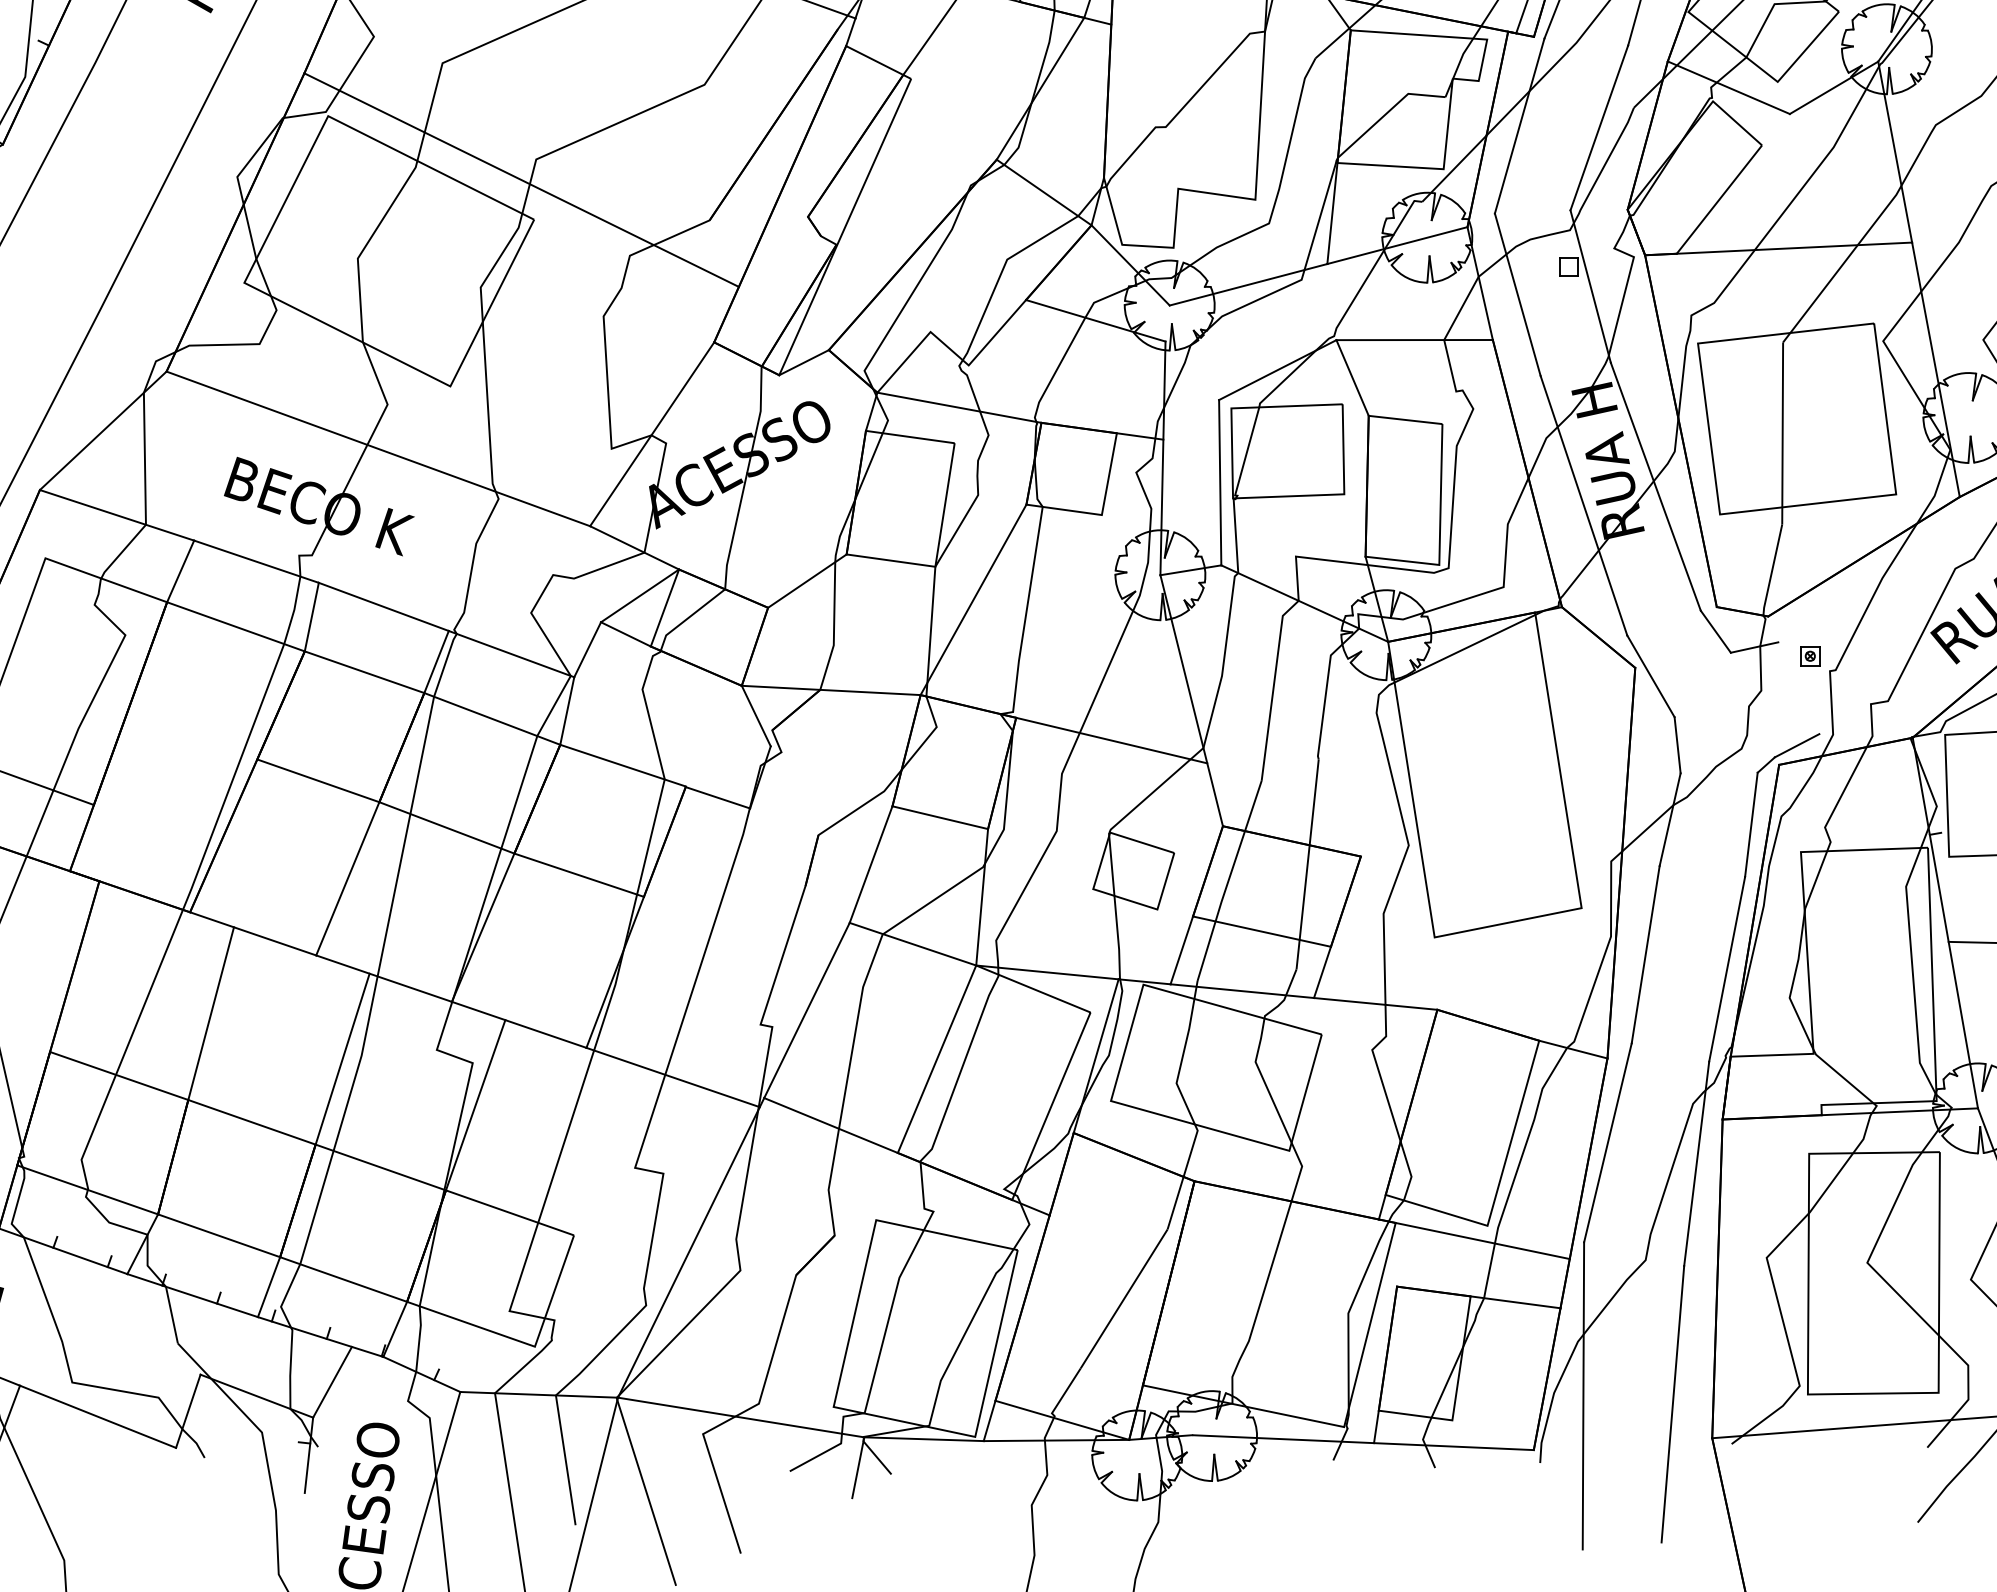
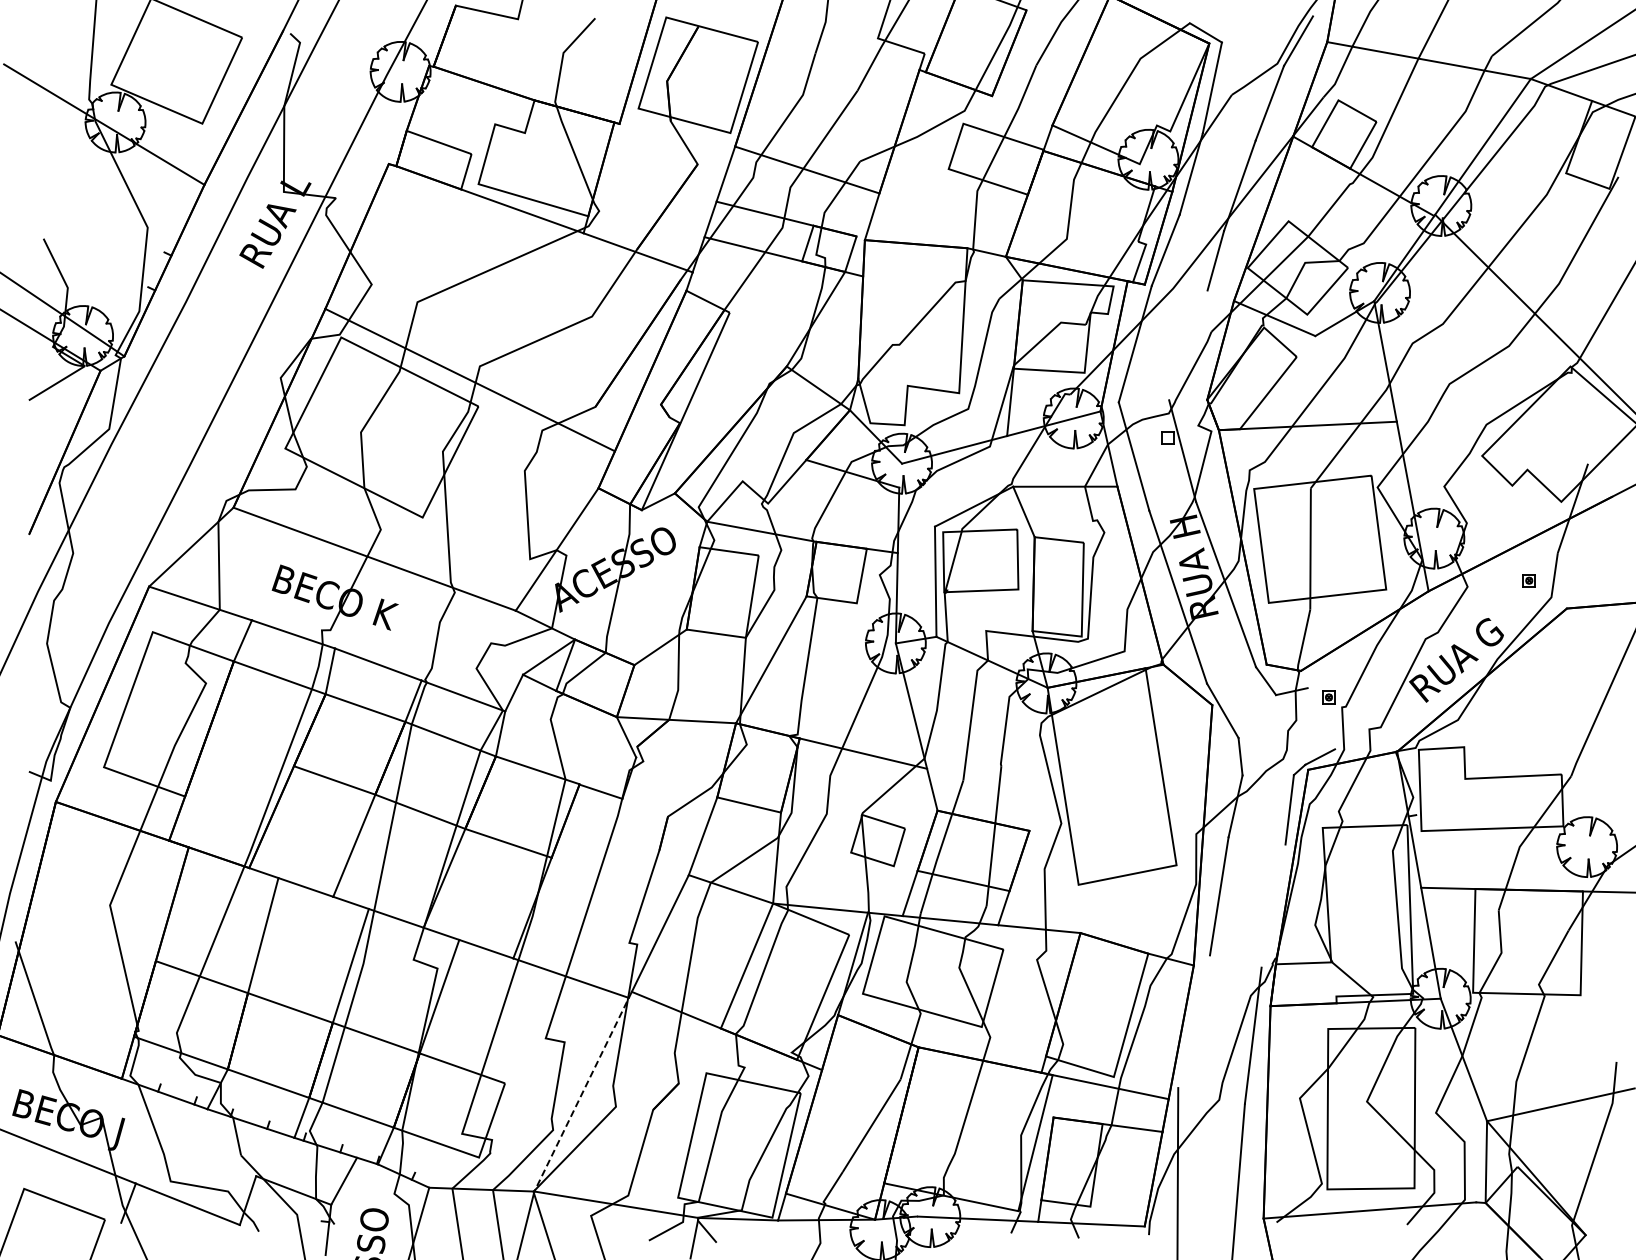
line: (1599, 128) -> (1188, 345), removed
line: (1727, 968) -> (1273, 905), removed
line: (1606, 1142) -> (1193, 1021), removed
line: (690, 1249) -> (582, 1092), solid -> dashed

